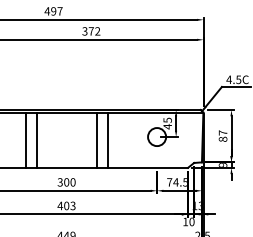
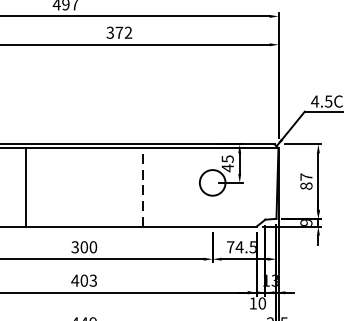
line: (36, 139) -> (41, 186), removed
line: (96, 139) -> (126, 186), removed
line: (107, 140) -> (142, 187), solid -> dashed

